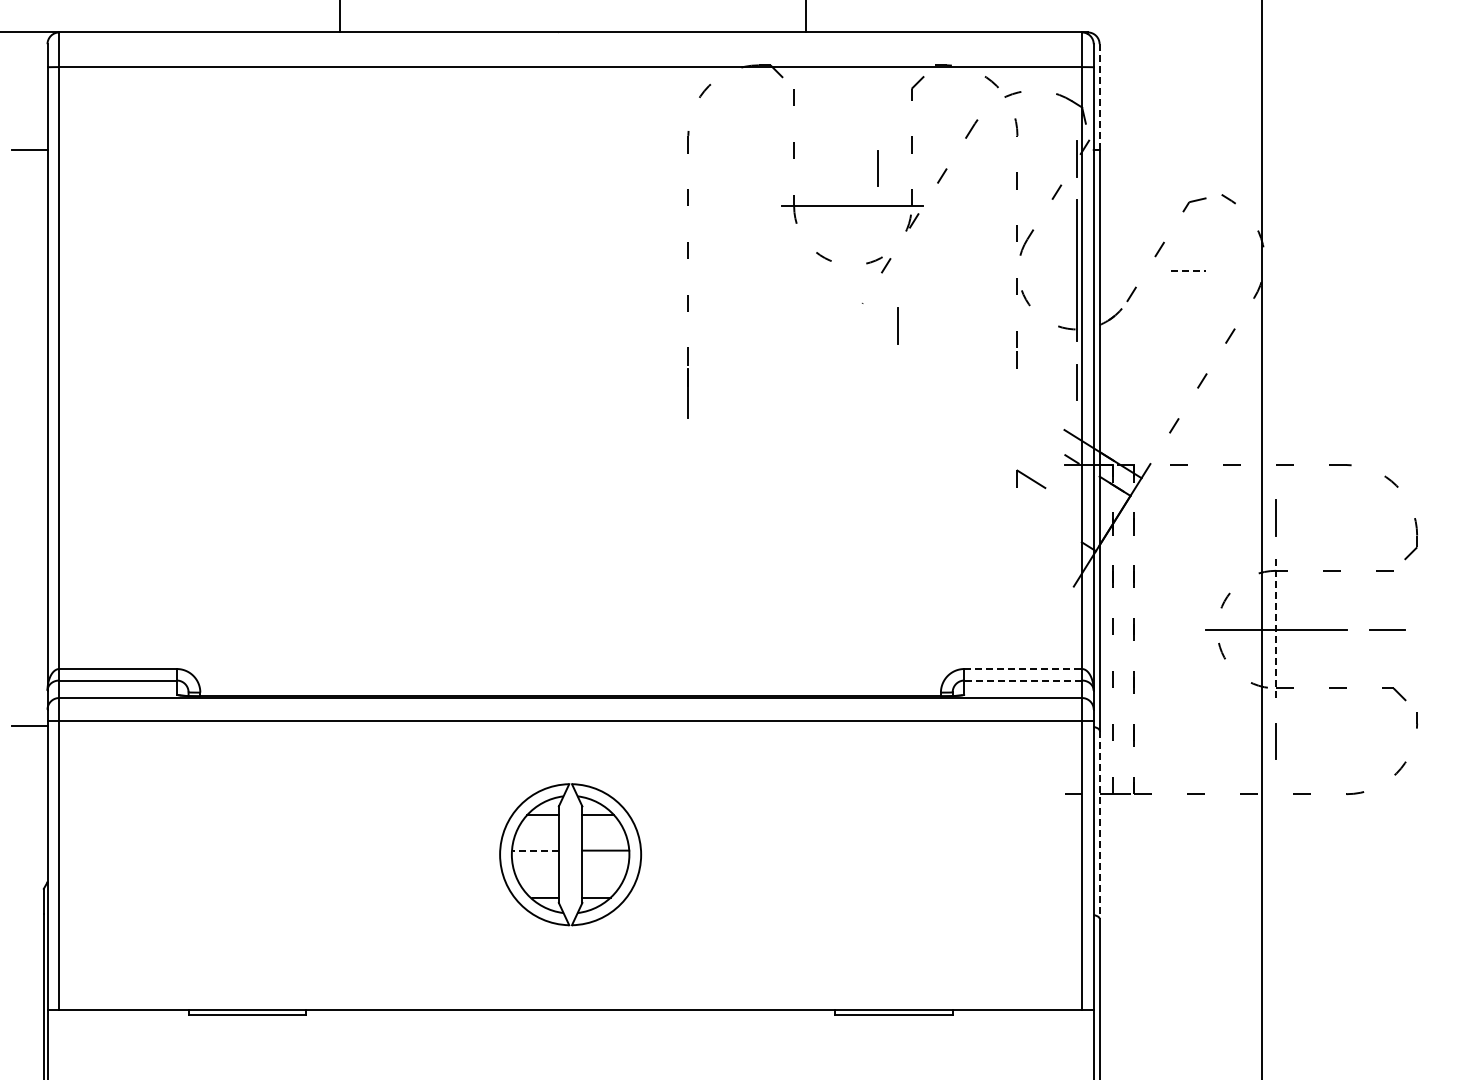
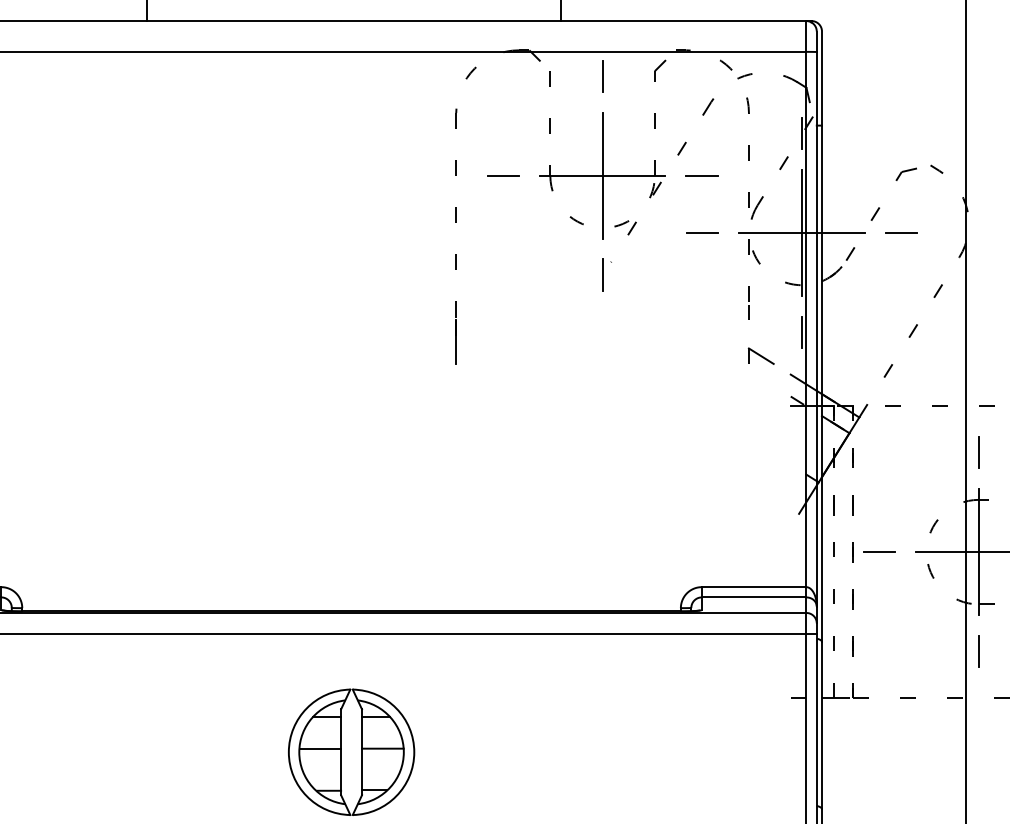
line: (1099, 97) -> (821, 78), dashed -> solid
line: (877, 168) -> (602, 76), moved
line: (852, 205) -> (602, 174), added
line: (740, 206) -> (502, 175), added
line: (964, 206) -> (701, 175), added
line: (965, 270) -> (702, 232), added
line: (1076, 270) -> (801, 232), added
line: (1188, 270) -> (901, 232), dashed -> solid
line: (897, 325) -> (602, 274), moved
part: (1031, 479) -> (761, 356), moved
line: (1164, 629) -> (879, 552), added
line: (1276, 629) -> (979, 552), dashed -> solid
line: (1023, 669) -> (754, 587), dashed -> solid
line: (1023, 680) -> (754, 597), dashed -> solid
line: (1099, 825) -> (821, 726), dashed -> solid
line: (535, 850) -> (320, 748), dashed -> solid

